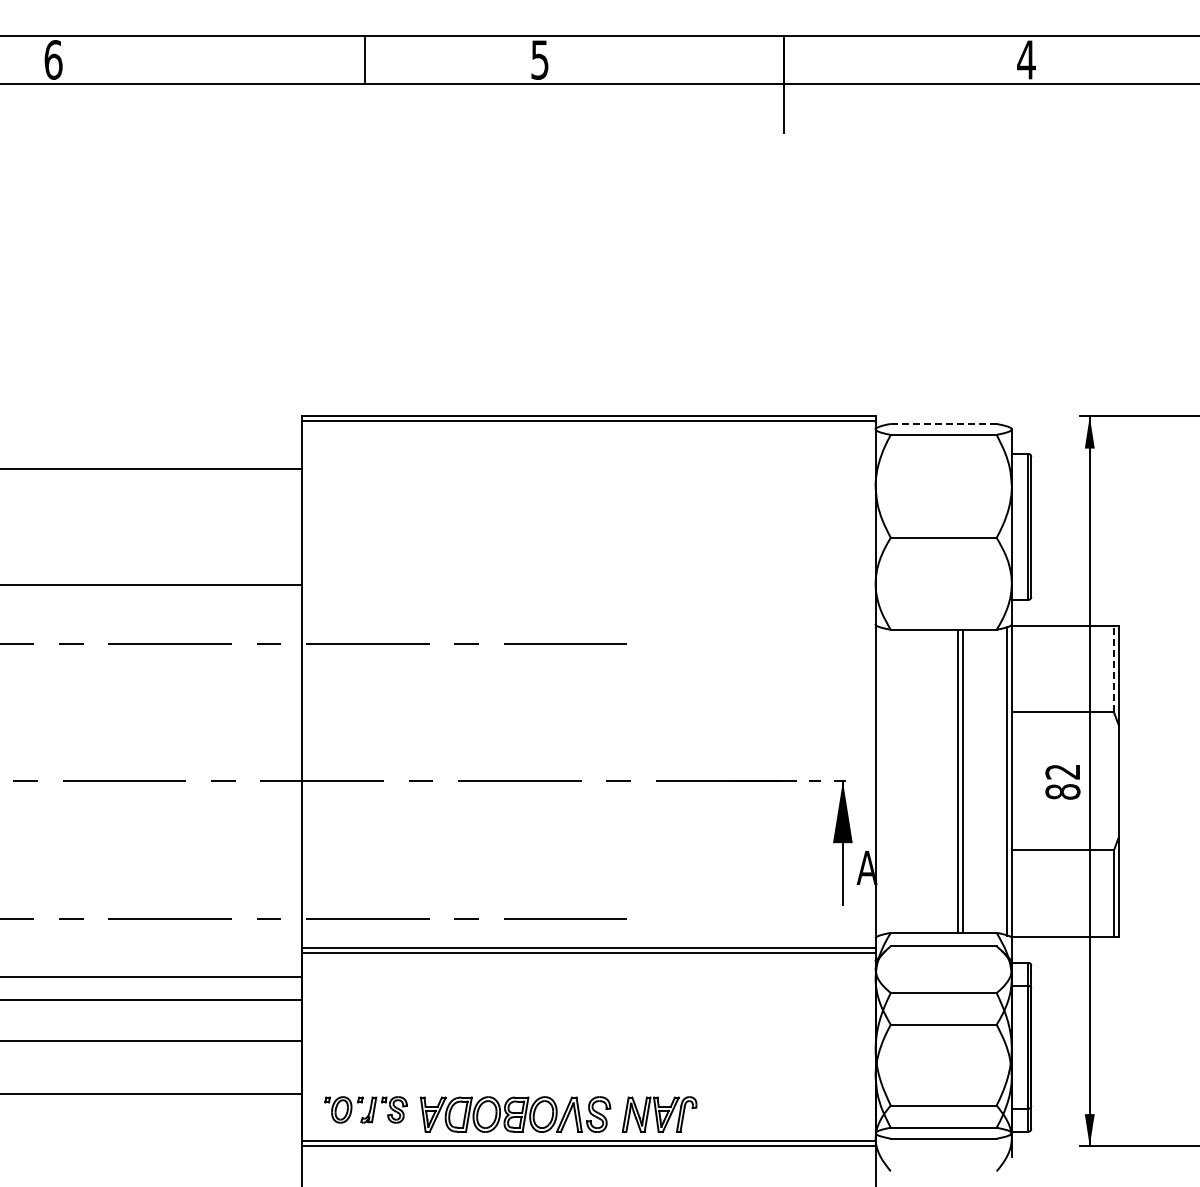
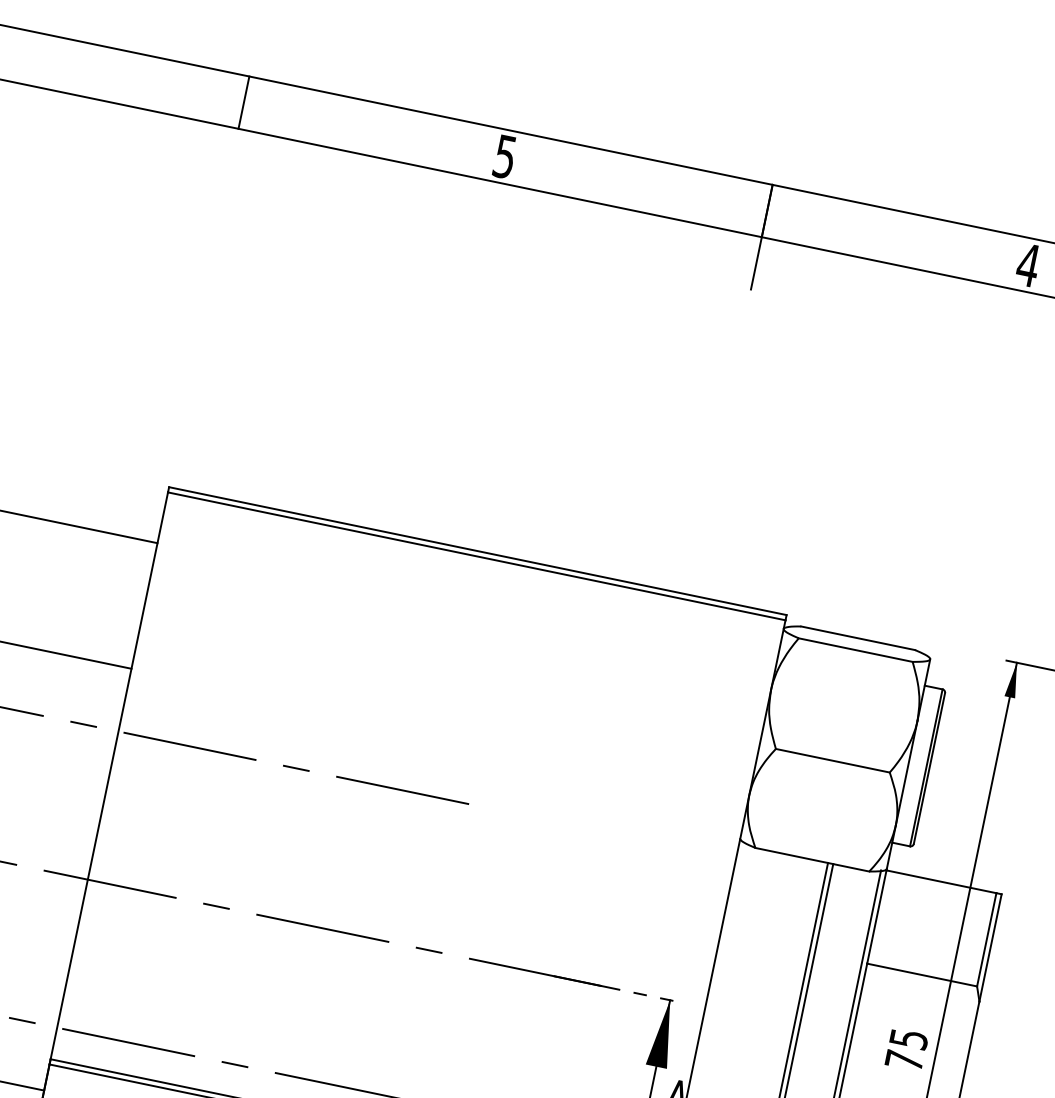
line: (365, 59) -> (244, 102), moved
line: (943, 423) -> (858, 637), dashed -> solid
line: (1114, 668) -> (987, 939), dashed -> solid
text: (1062, 781) -> (906, 1049), 82 -> 75

